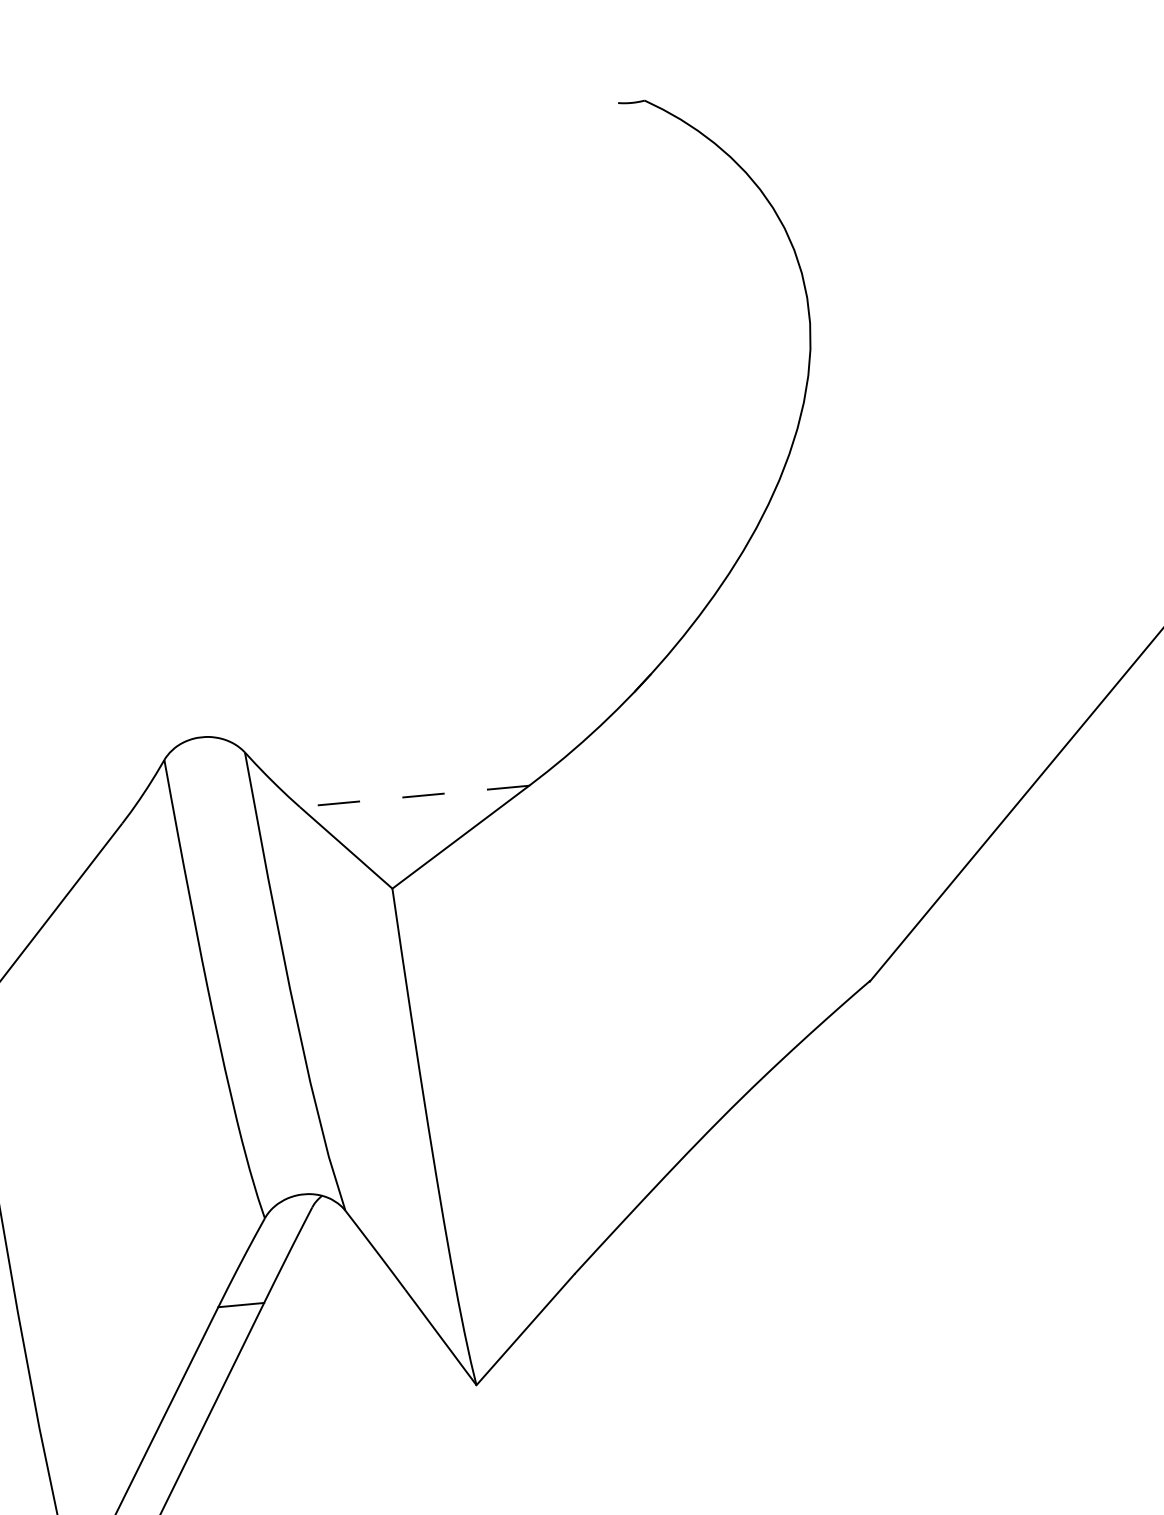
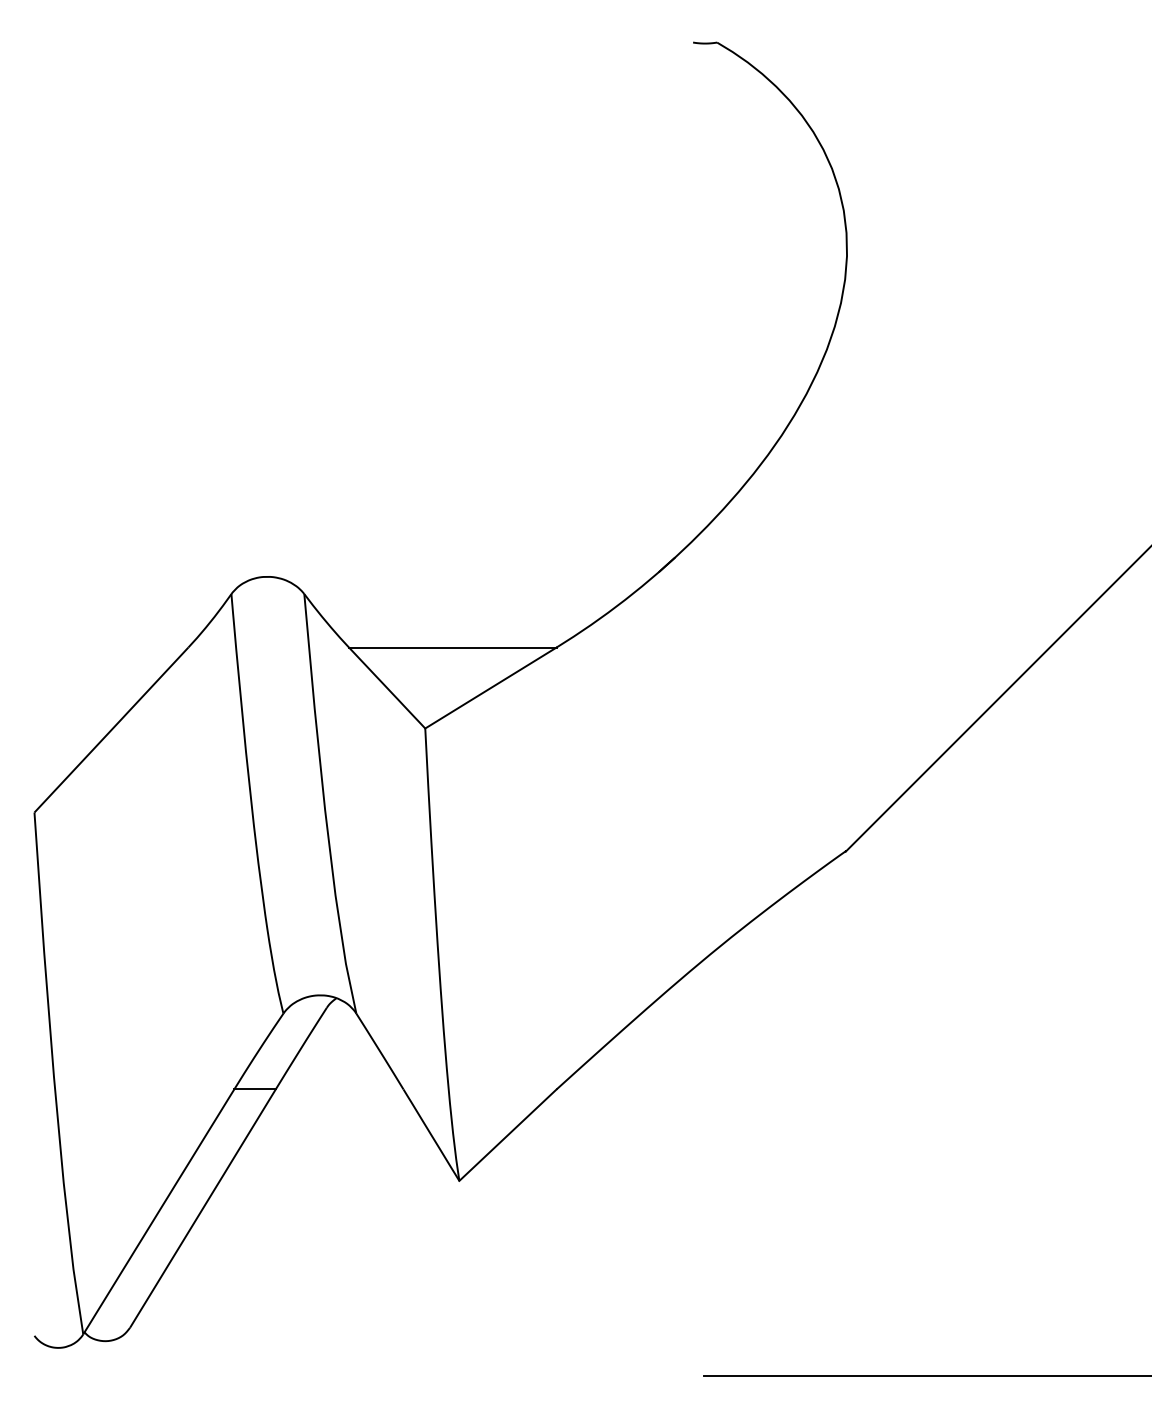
line: (414, 796) -> (452, 647), dashed -> solid

